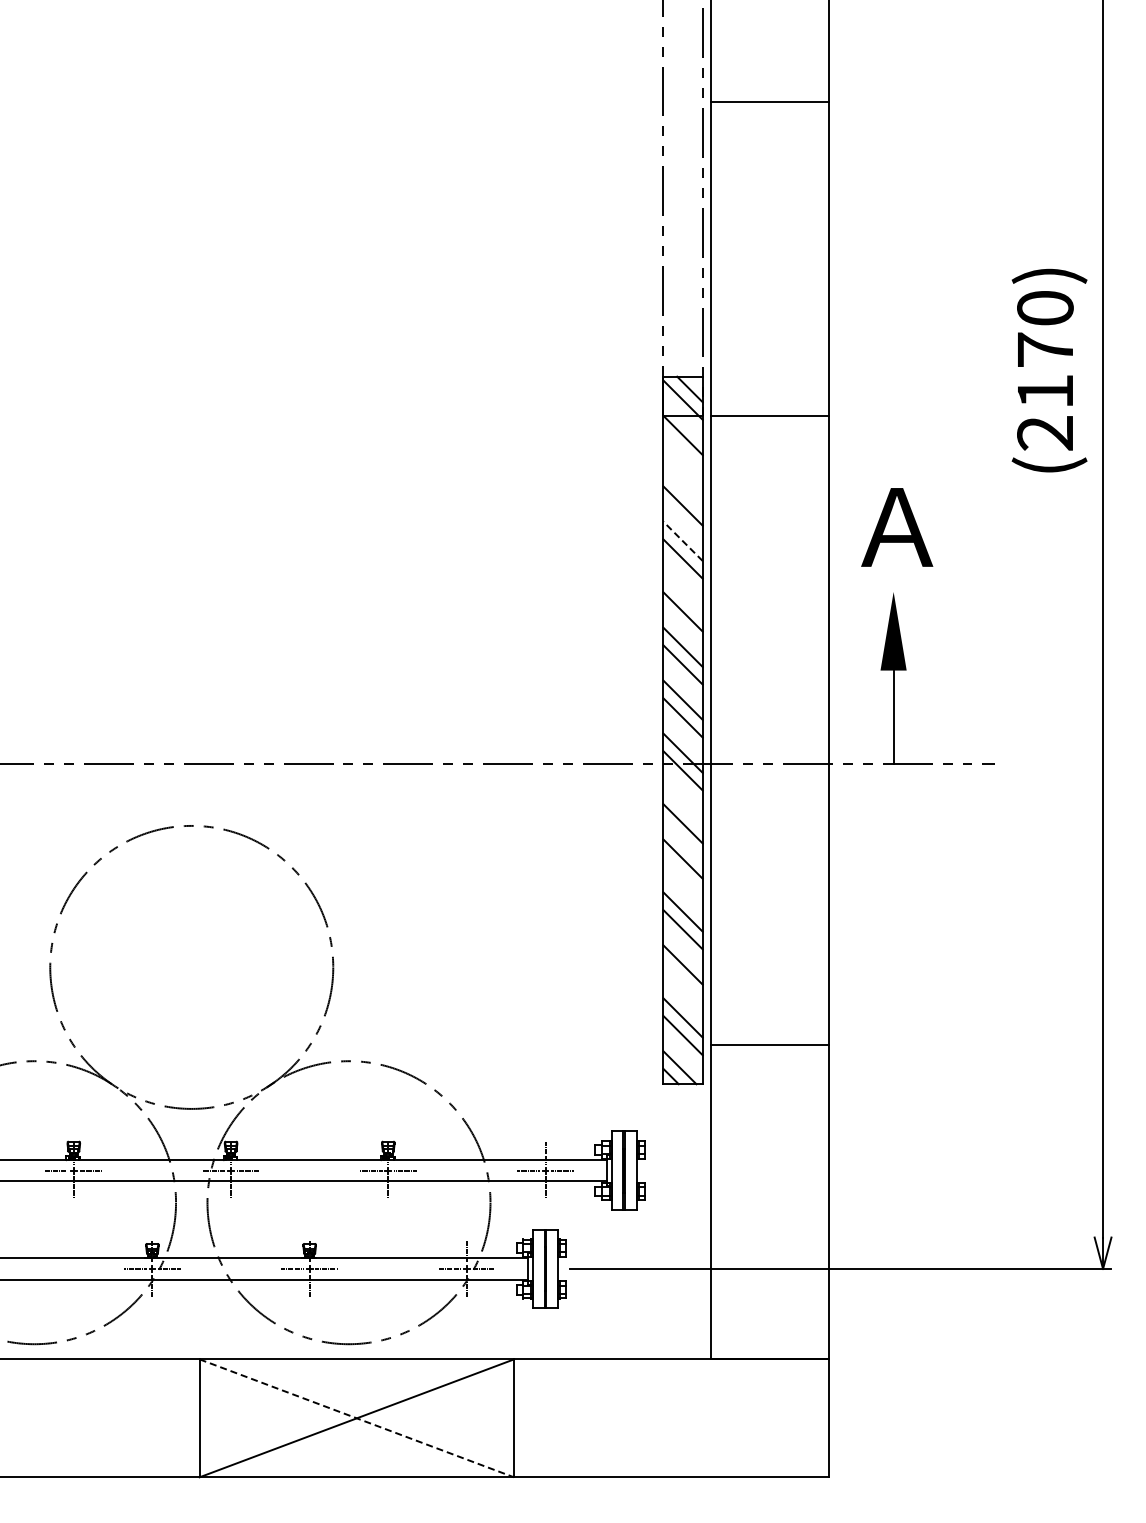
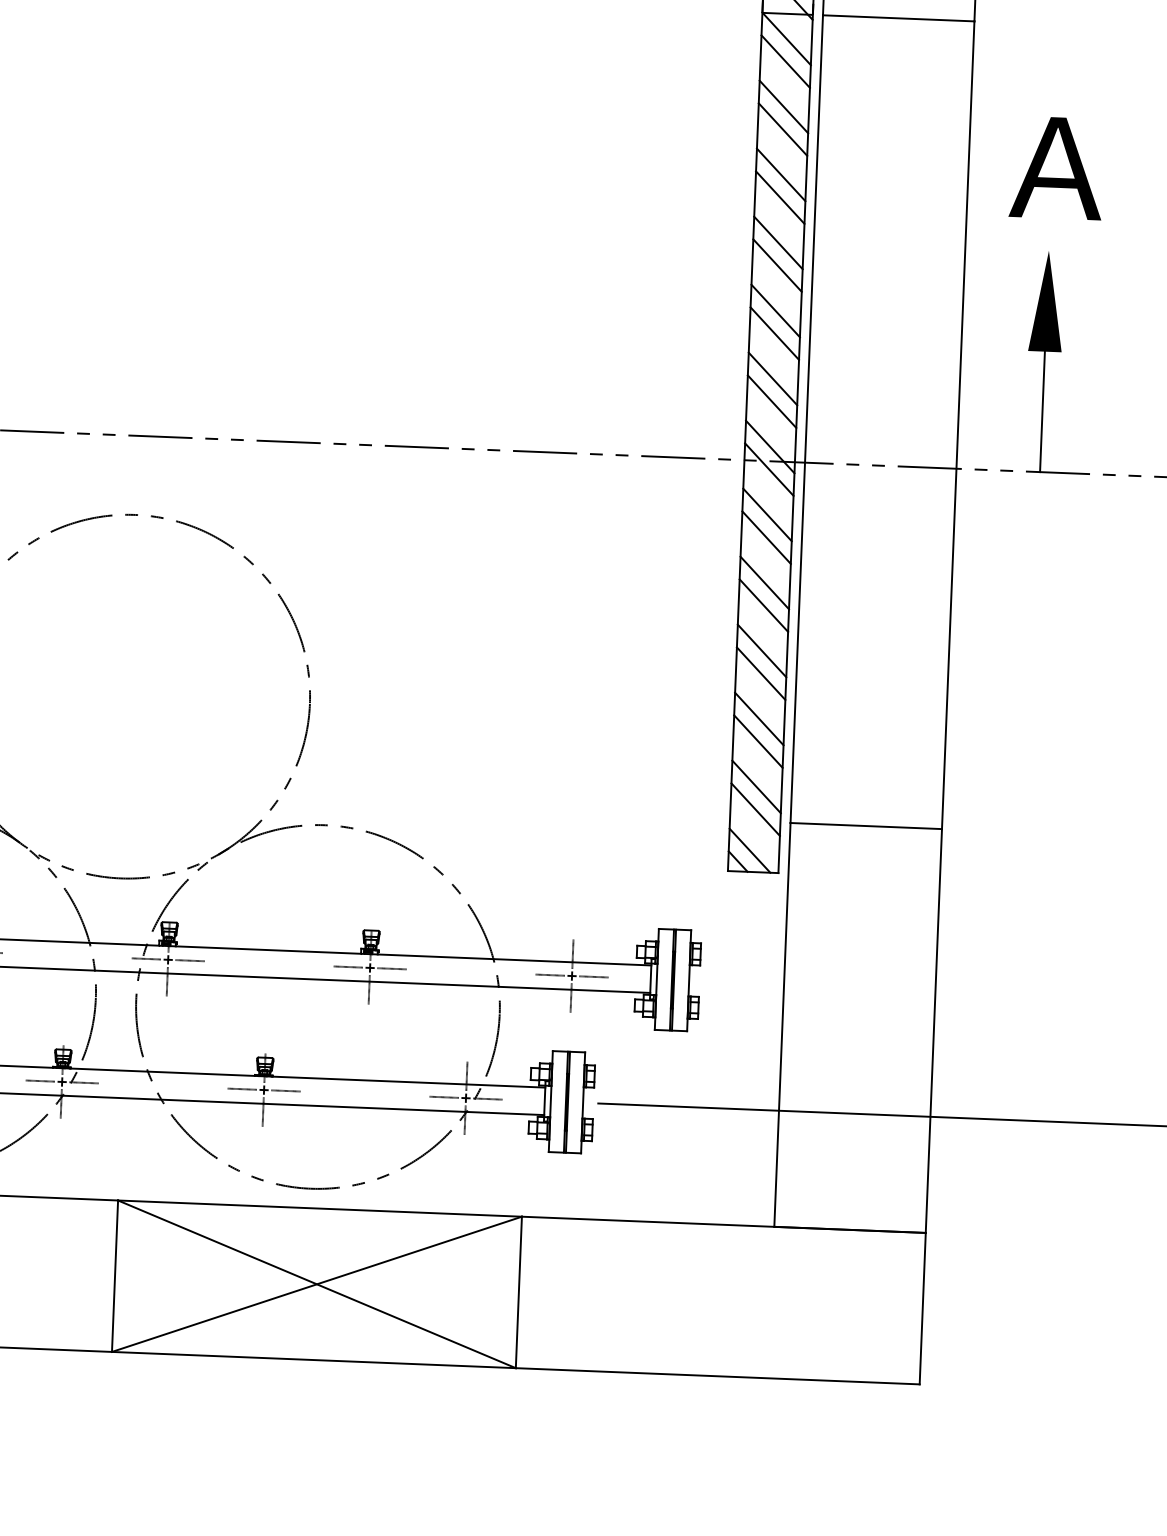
line: (682, 452) -> (784, 60), added
line: (682, 488) -> (783, 106), added
line: (683, 541) -> (781, 175), dashed -> solid
line: (682, 594) -> (777, 243), added
line: (682, 805) -> (766, 514), added
line: (682, 876) -> (763, 605), added
line: (682, 982) -> (757, 741), added
line: (356, 1418) -> (316, 1284), dashed -> solid

